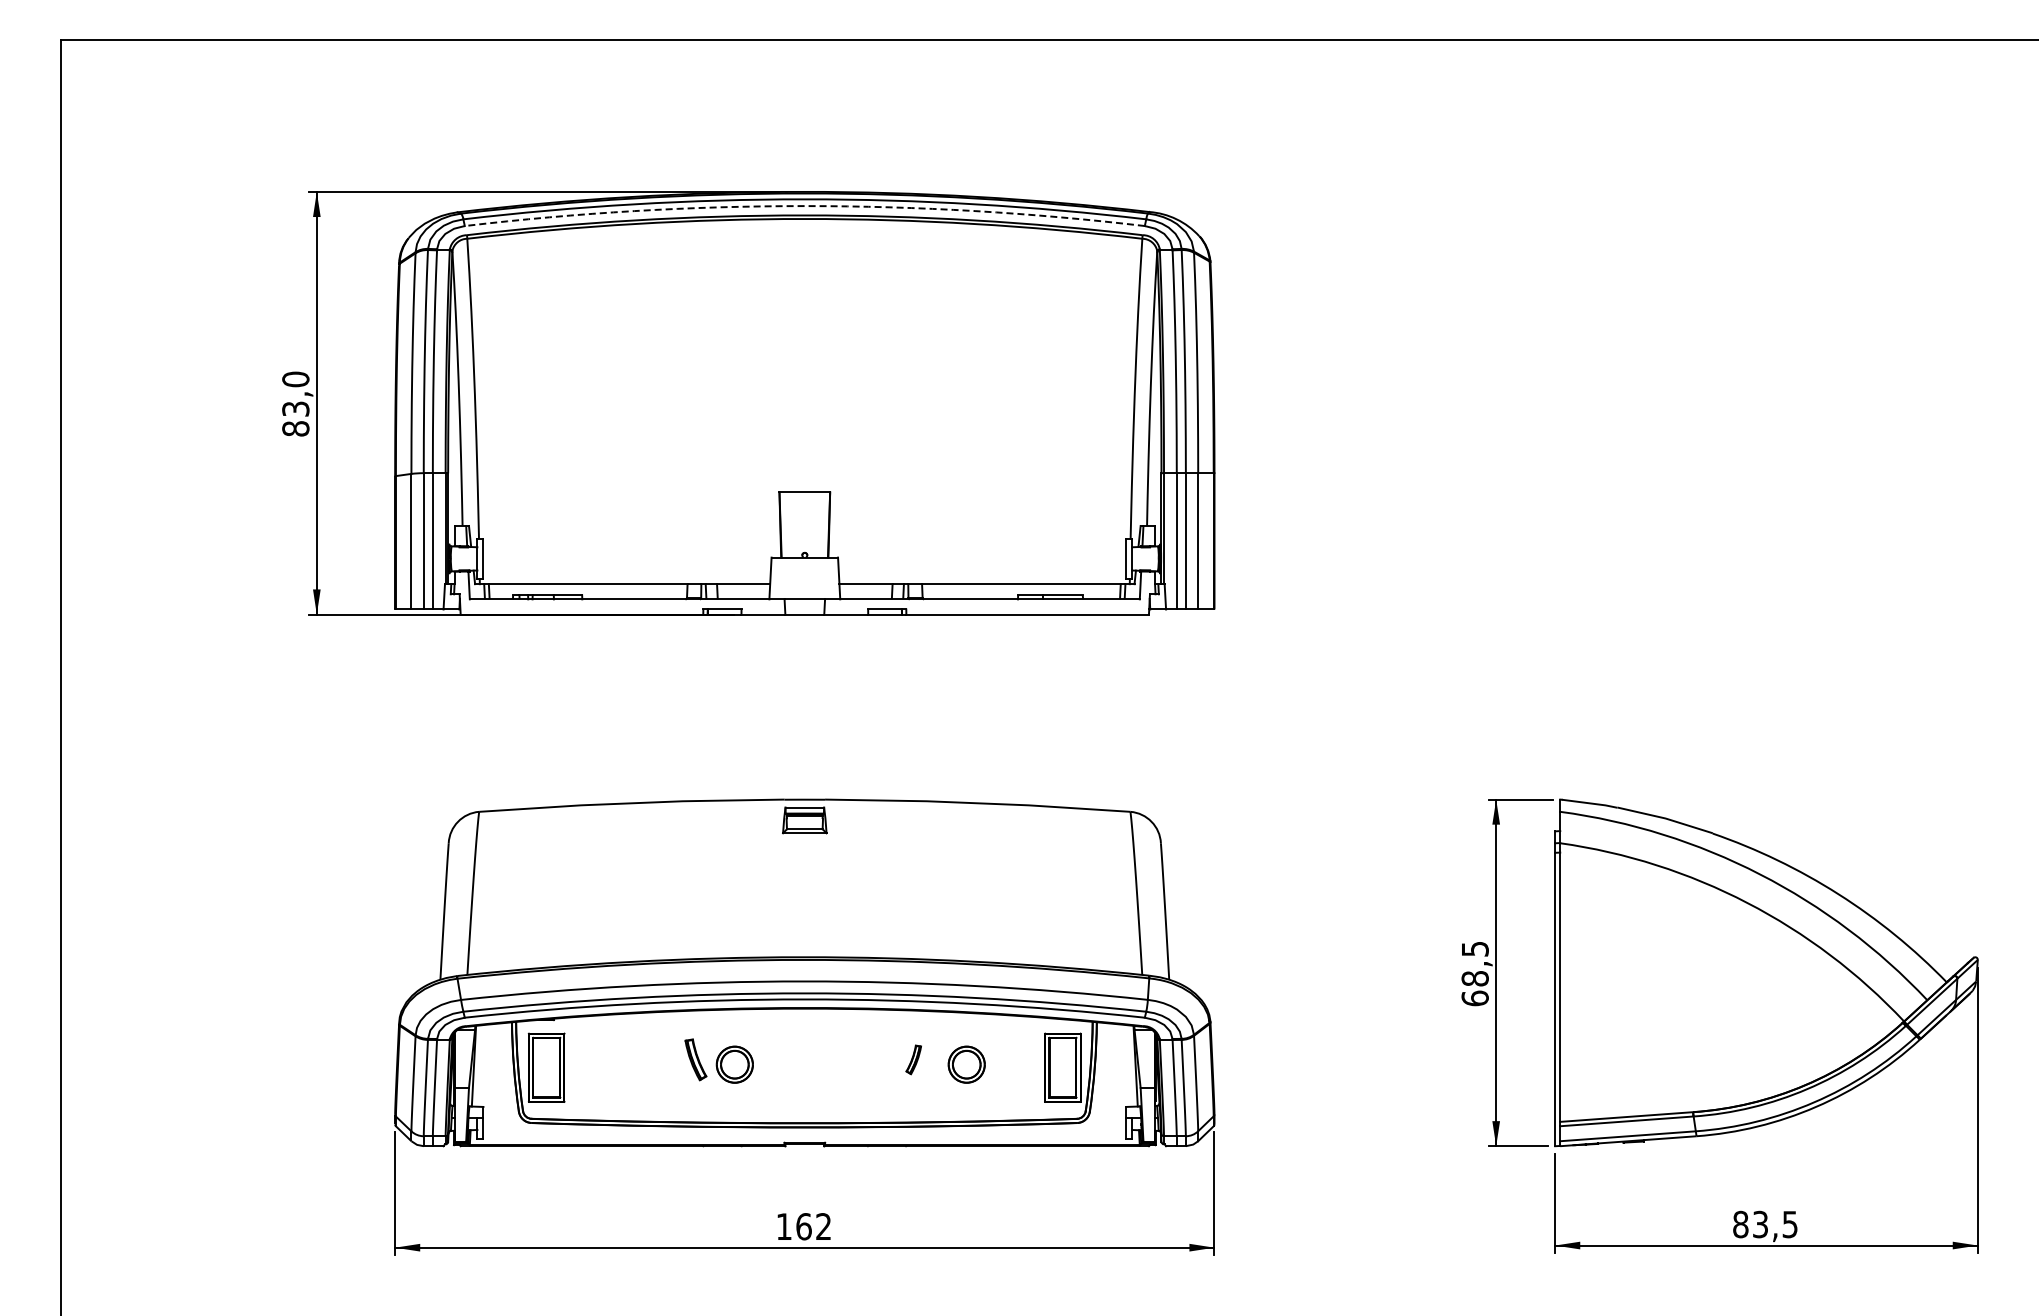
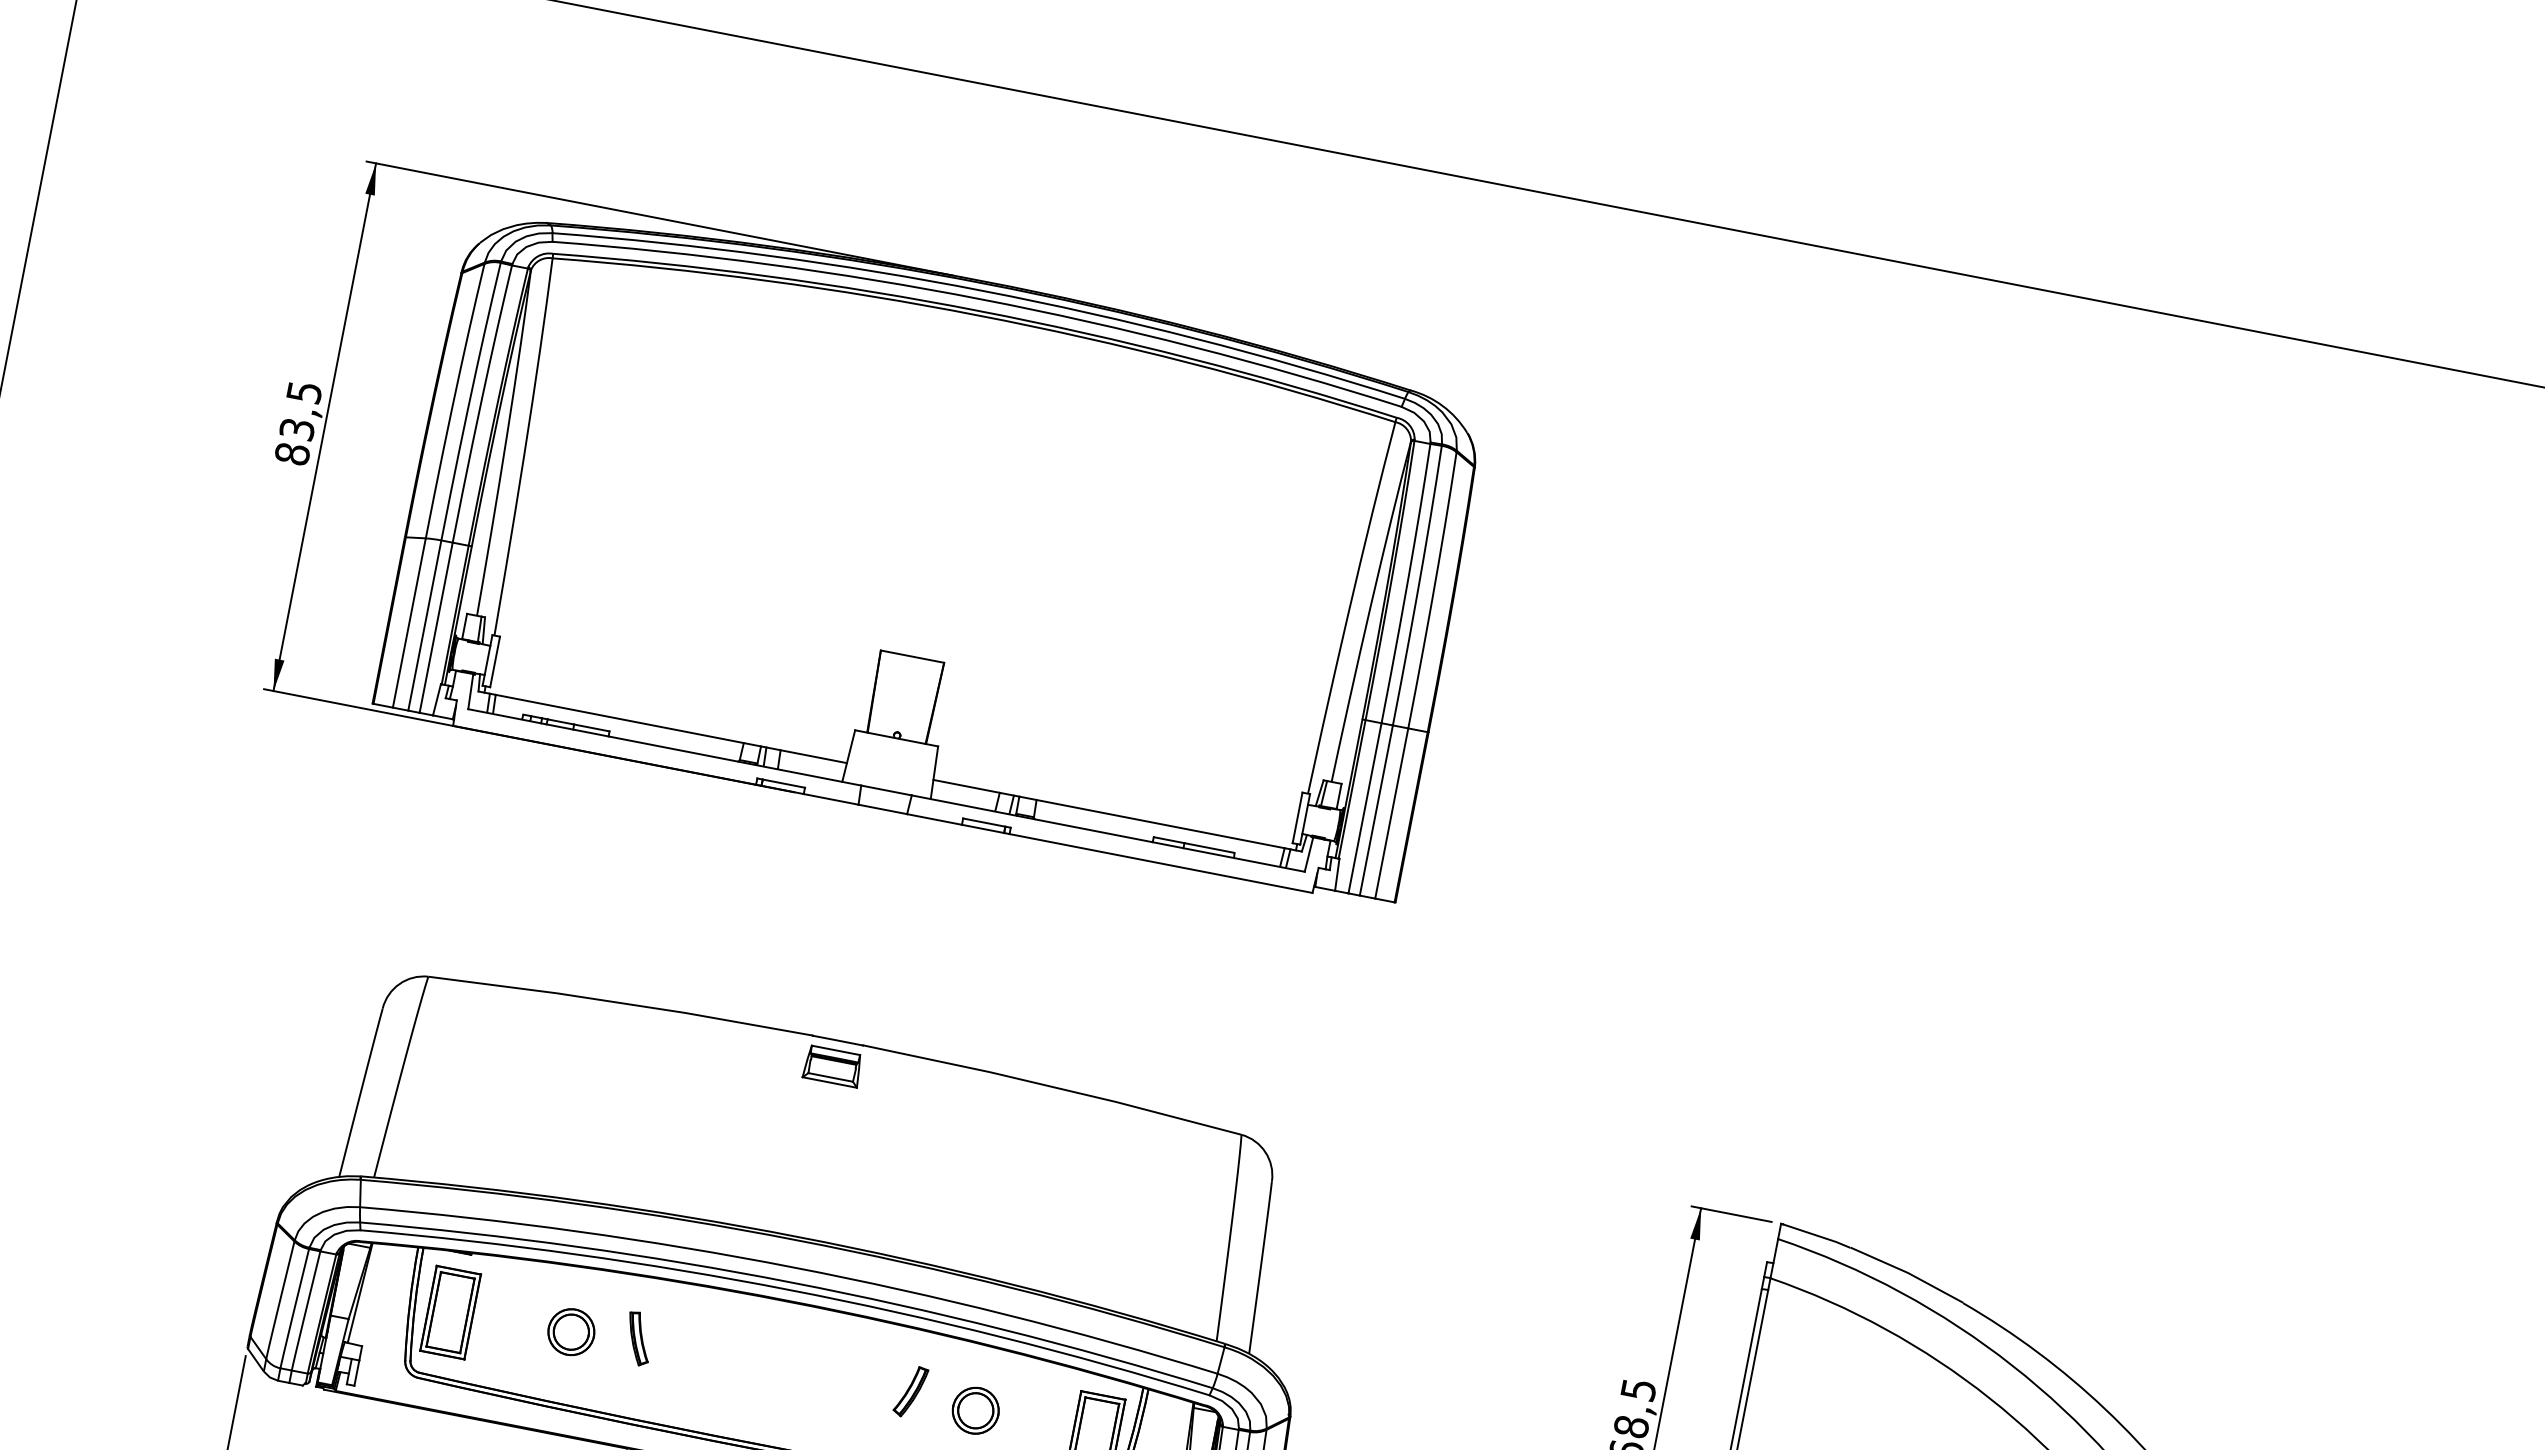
arc: (804, 206) -> (981, 299), dashed -> solid
text: (295, 379) -> (303, 392), 83,0 -> 83,5
part: (913, 1059) -> (910, 1391), size x1.43
part: (734, 1064) -> (570, 1331), moved

